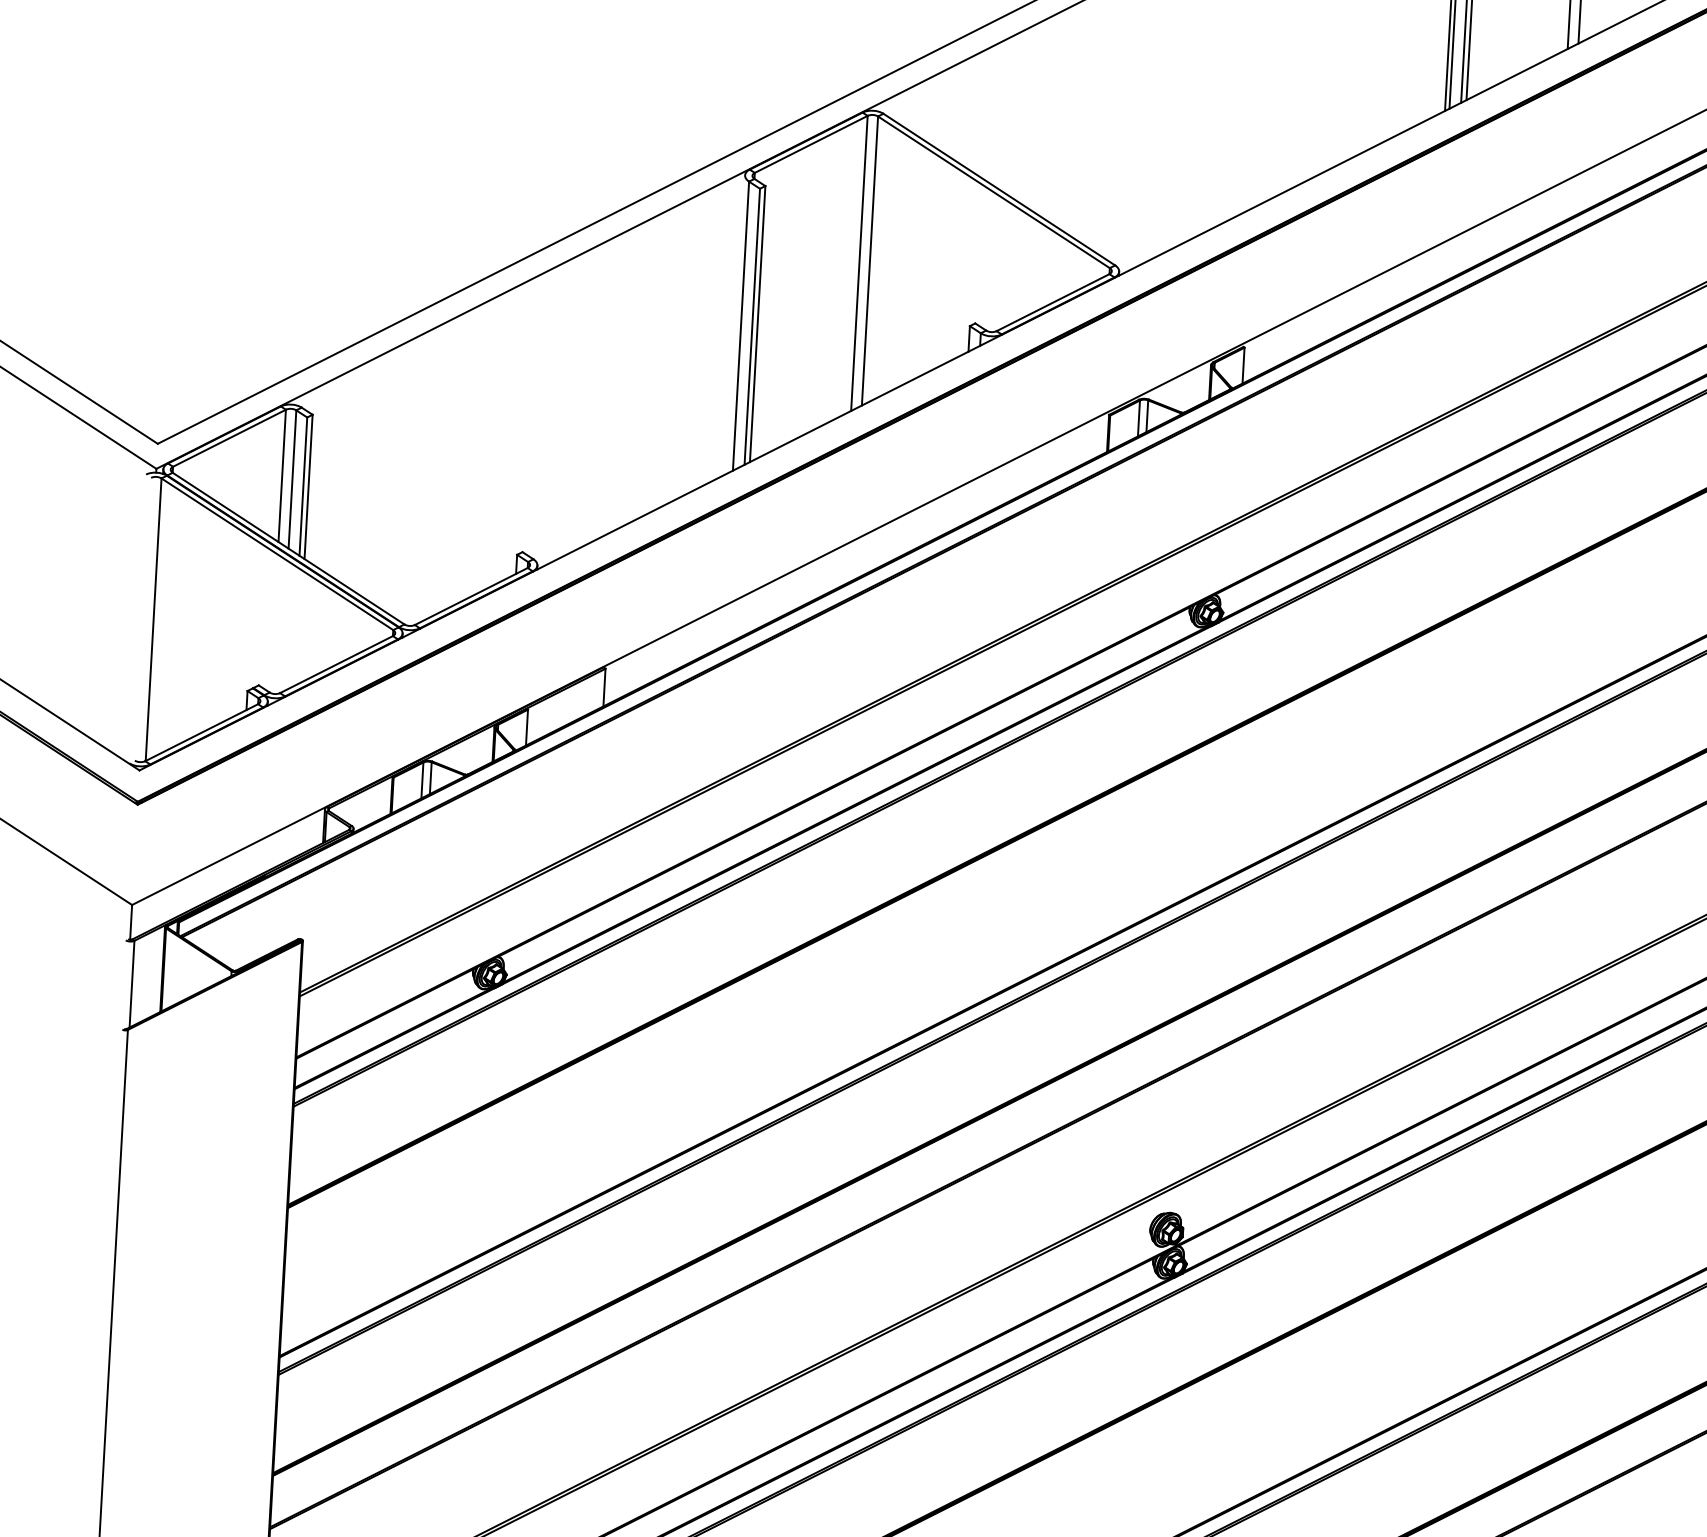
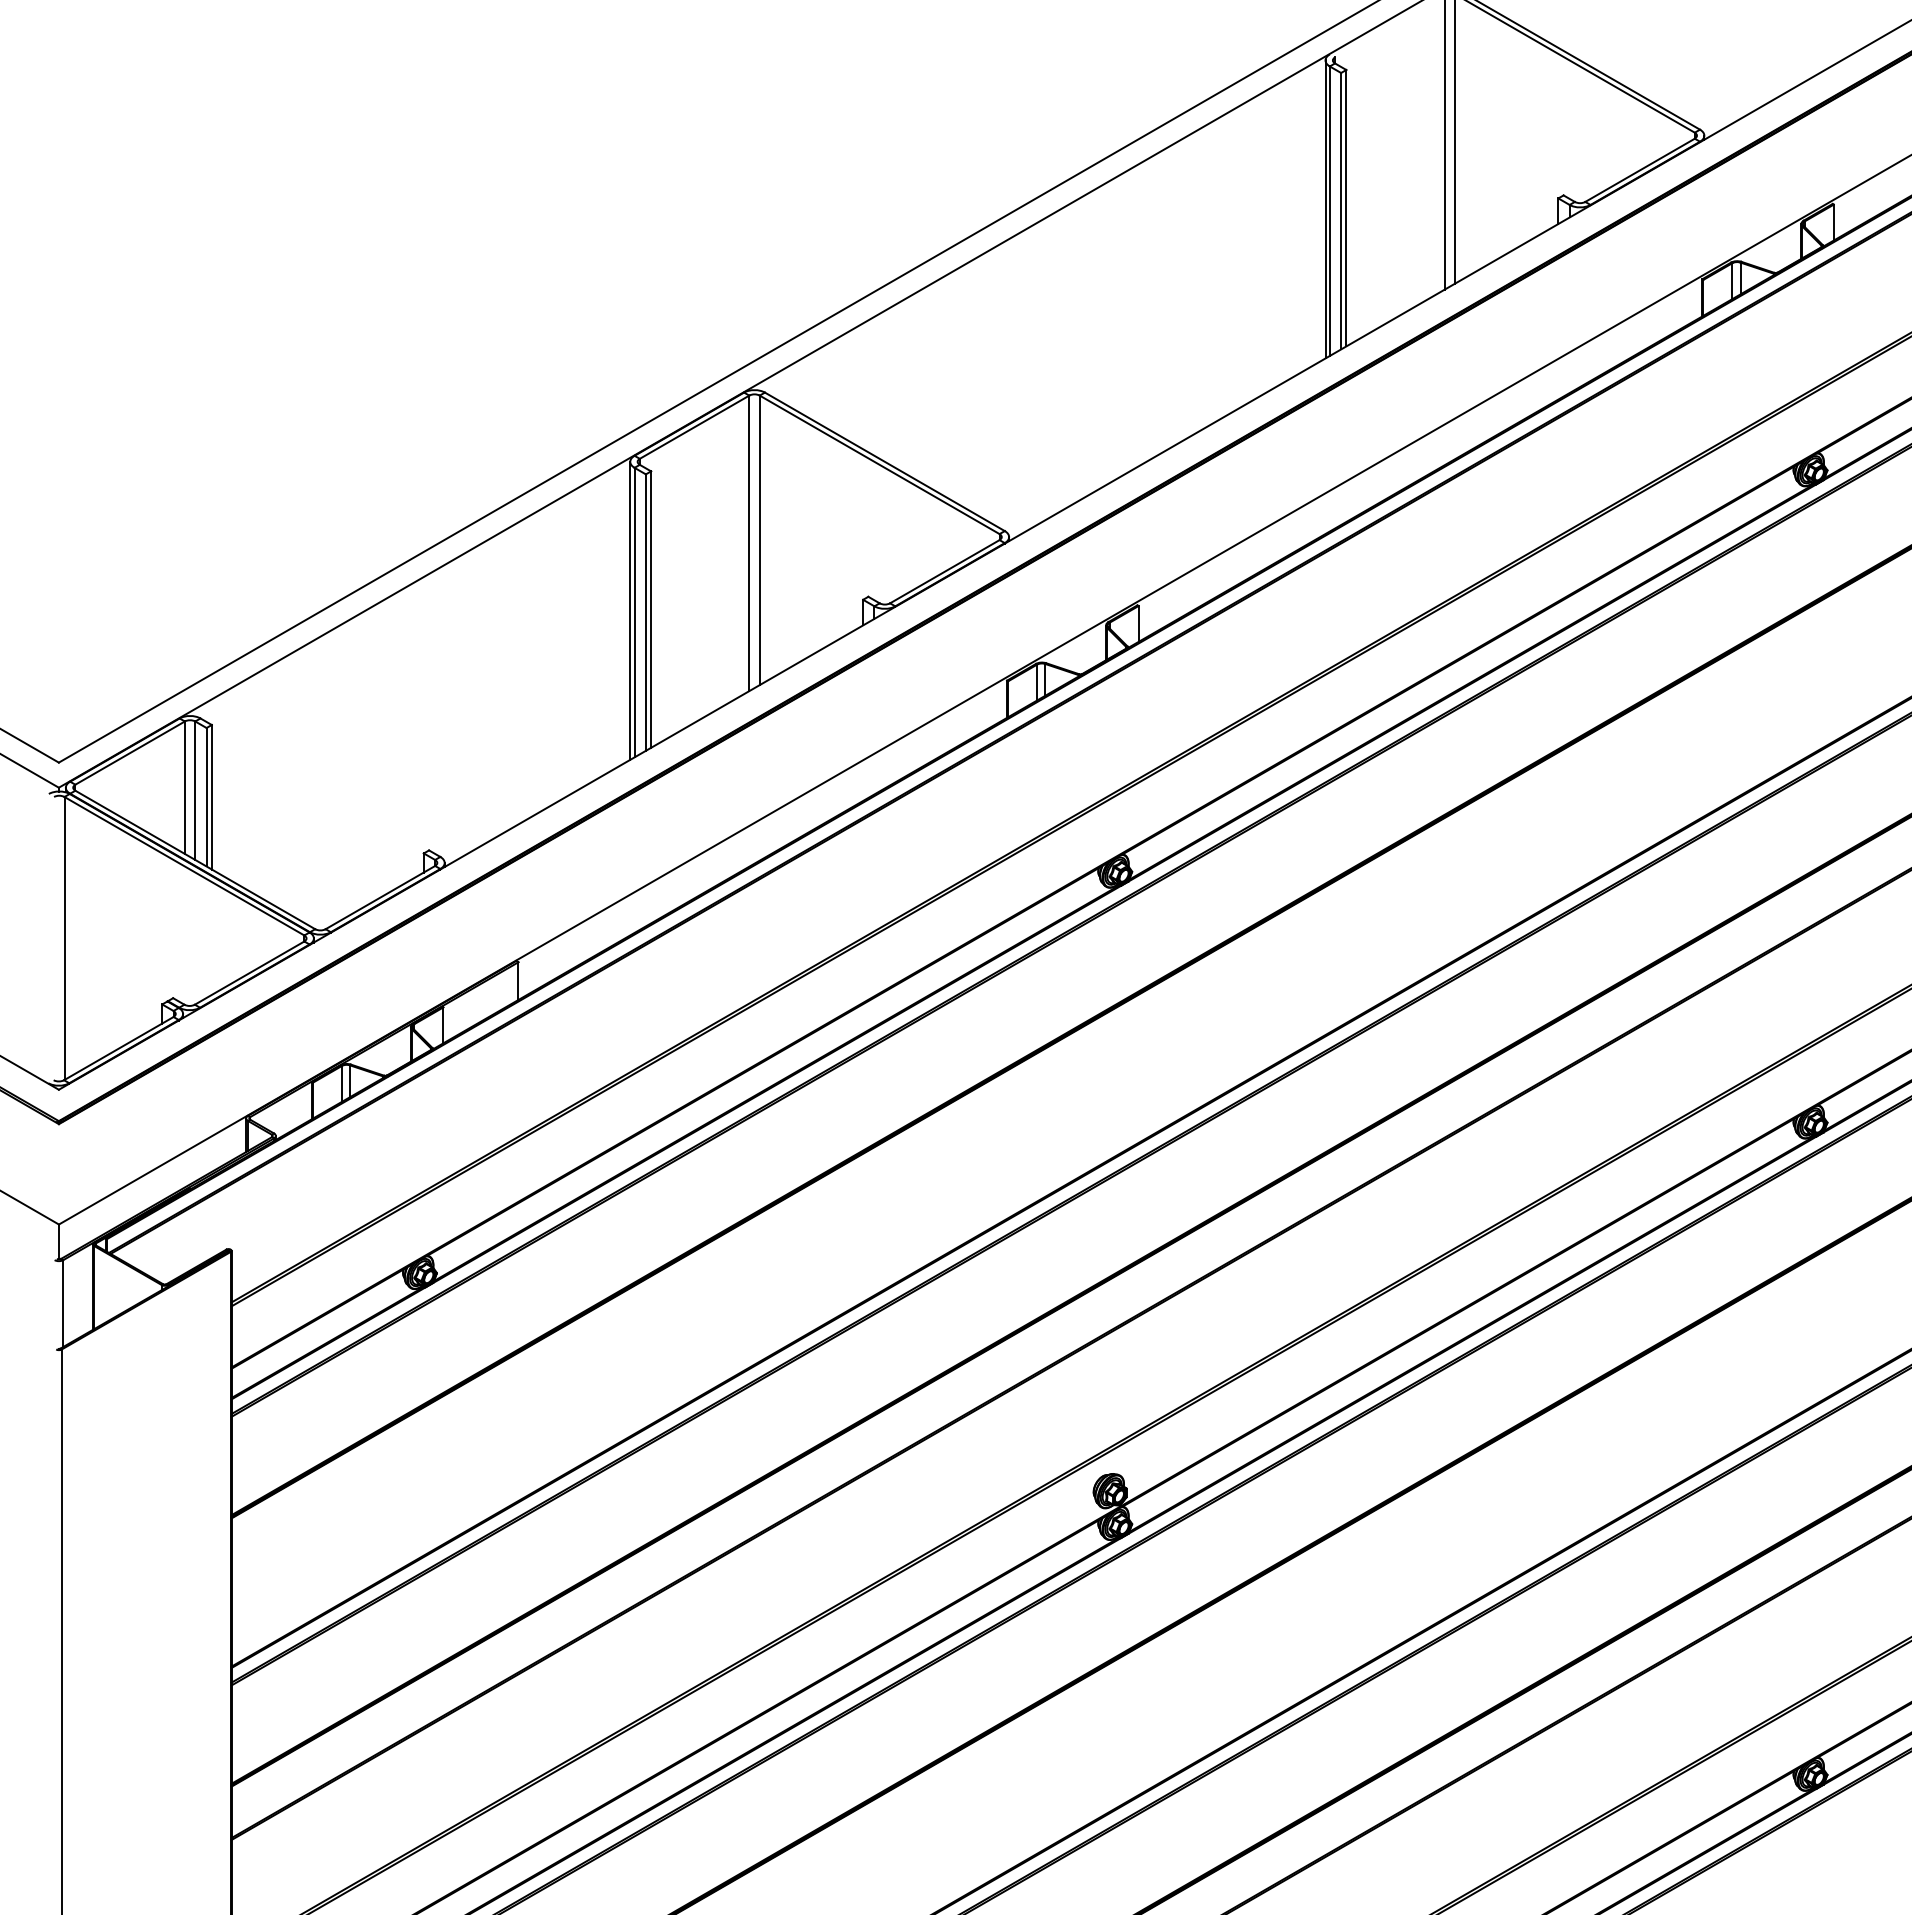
line: (737, 323) -> (630, 610), added

